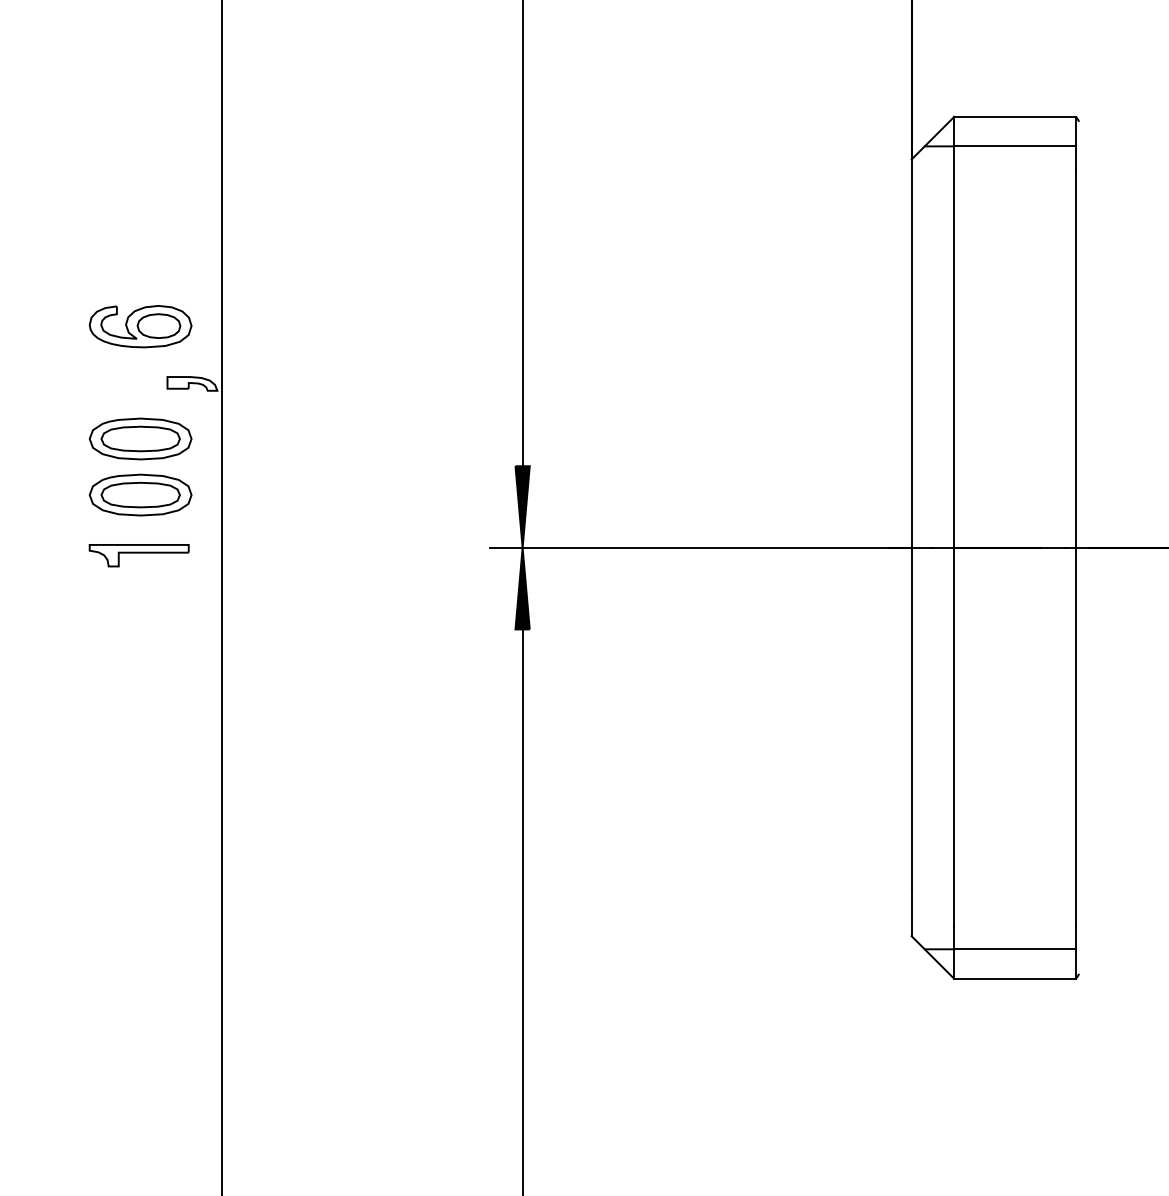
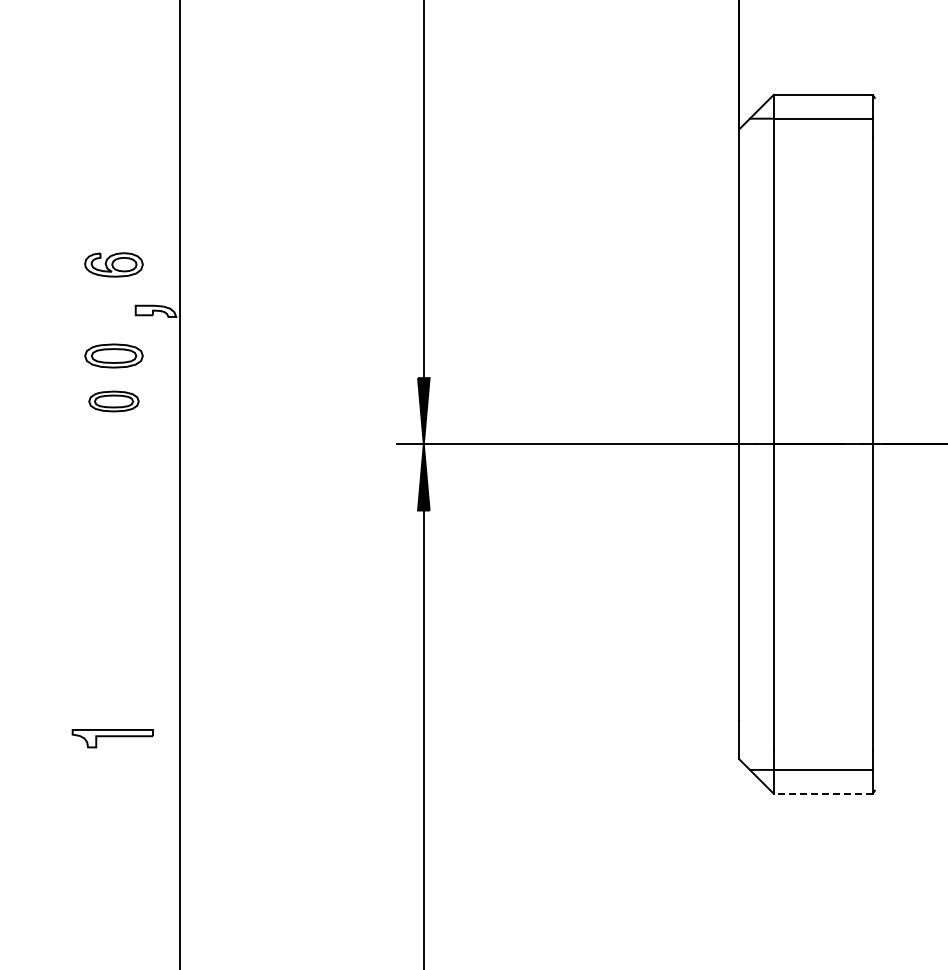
part: (140, 326) -> (113, 264), size x0.7
part: (140, 438) -> (113, 355), size x0.7
part: (140, 495) -> (113, 401), size x0.6
part: (138, 555) -> (112, 738), moved
line: (1014, 978) -> (822, 793), solid -> dashed

